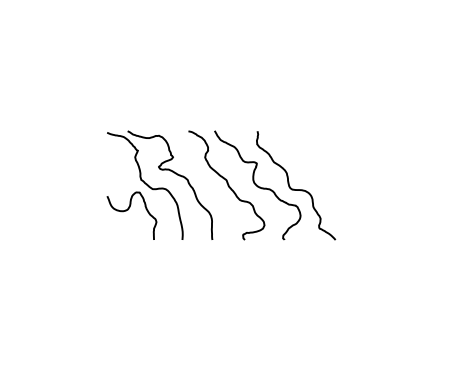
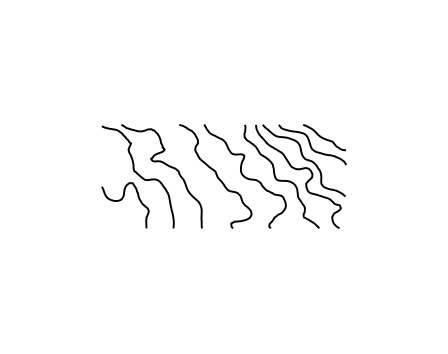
part: (316, 178) -> (301, 169), added

